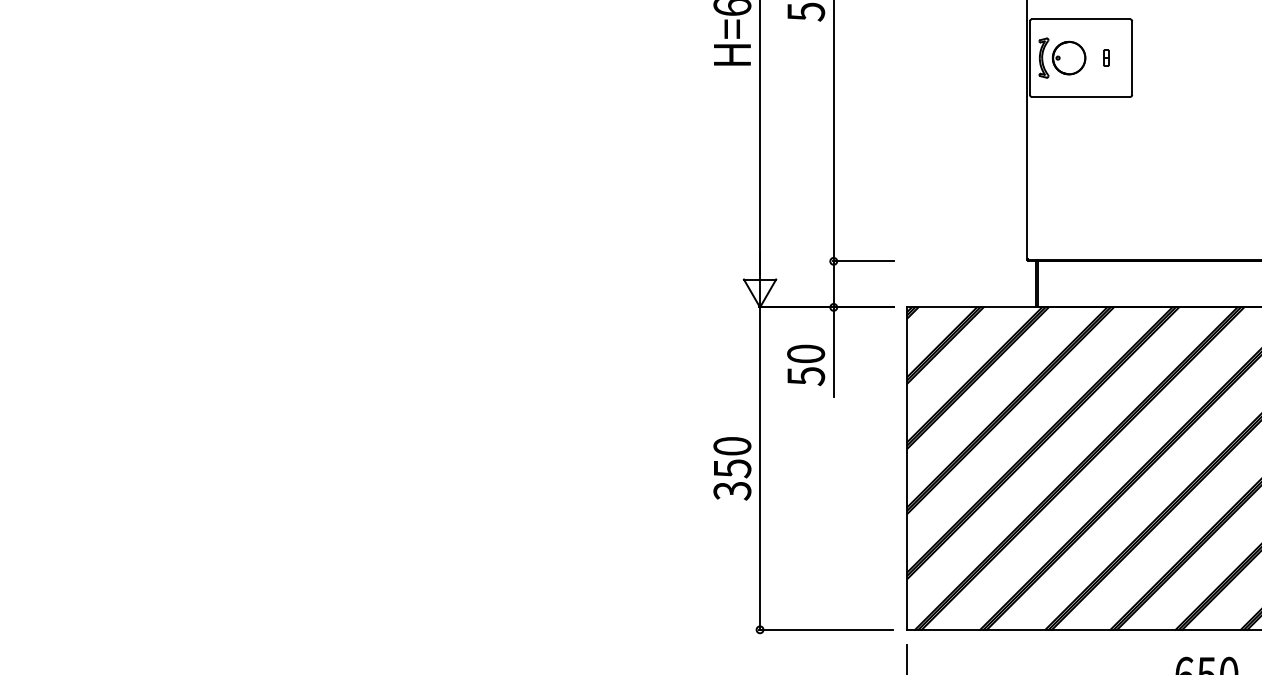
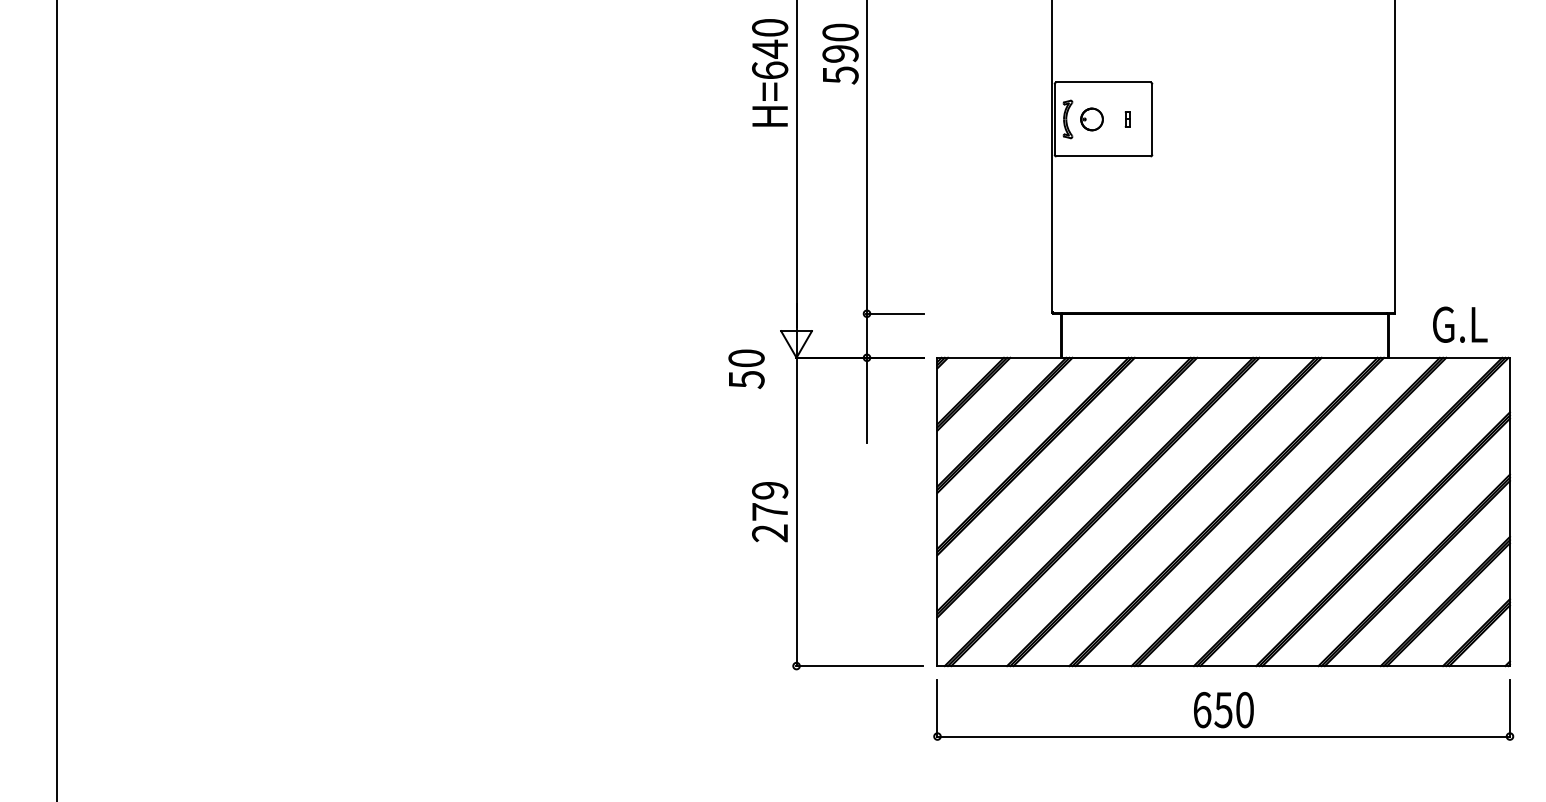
part: (1068, 58) -> (1091, 119), size x0.7
text: (806, 364) -> (746, 368), moved
text: (732, 468) -> (770, 511), 350 -> 279

